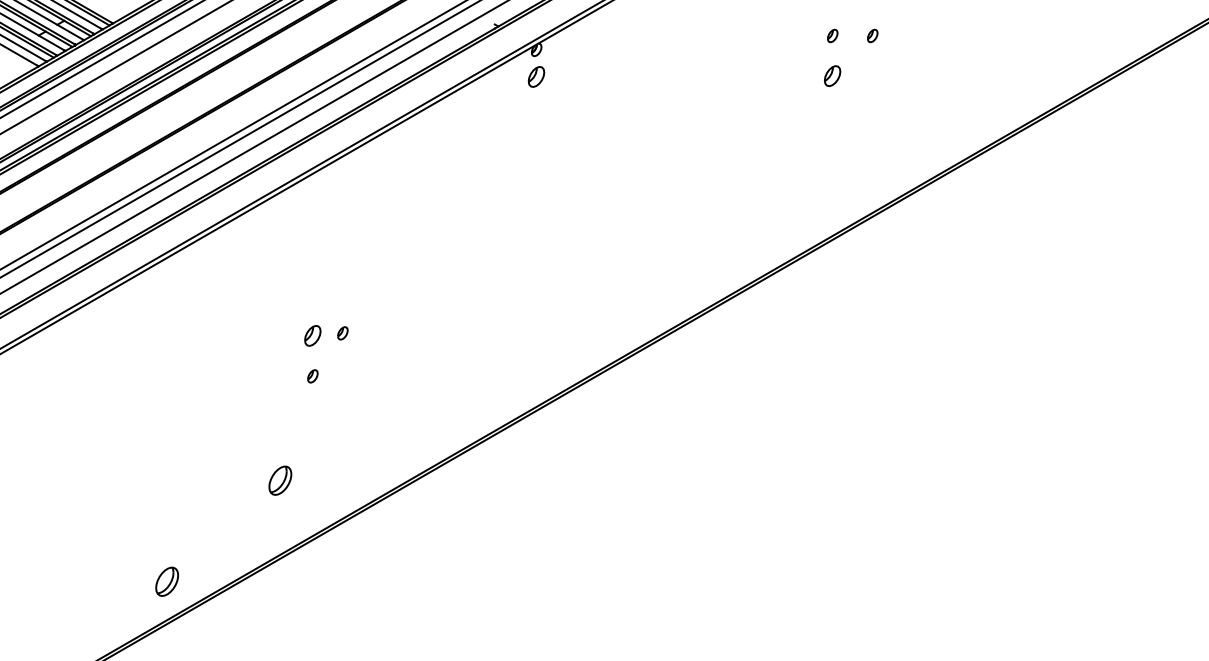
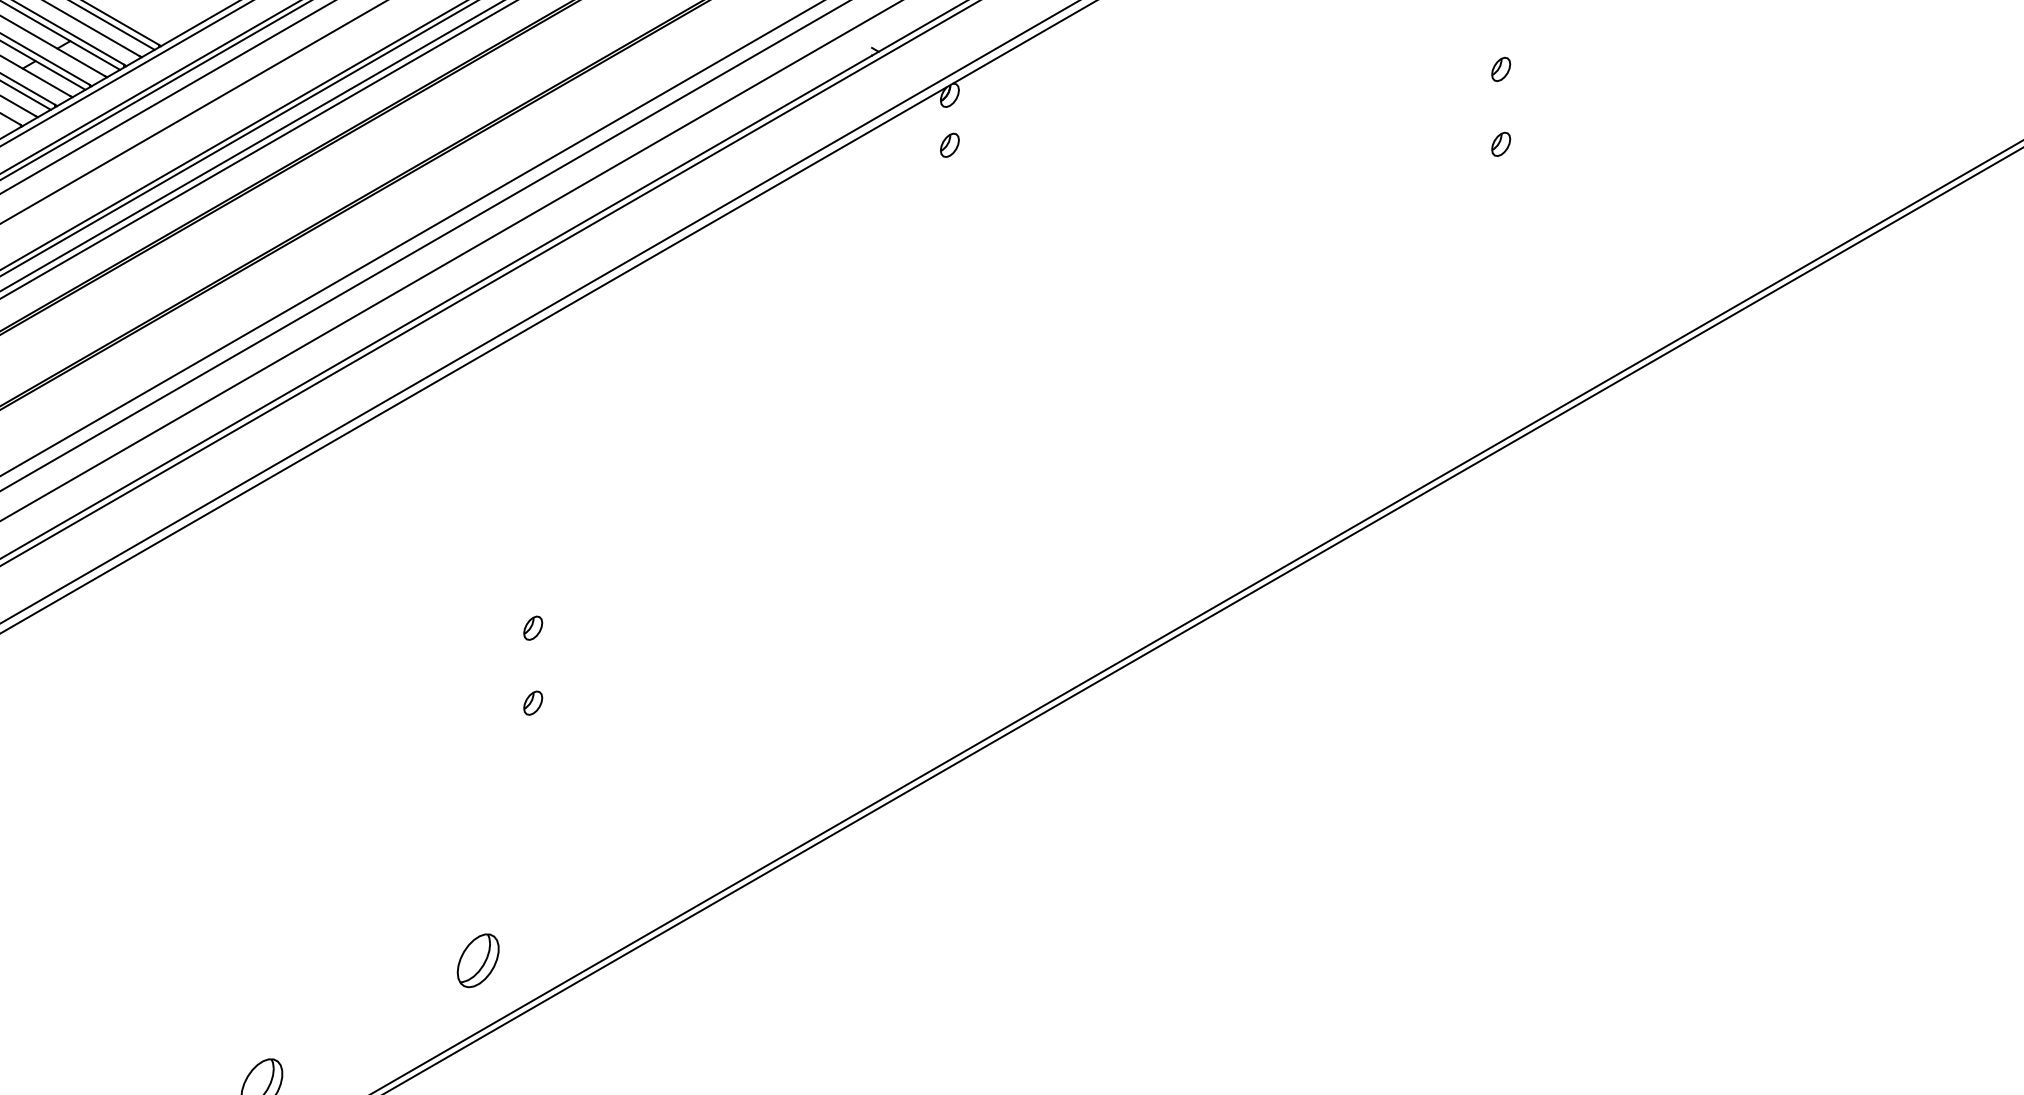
part: (872, 35) -> (1575, 68), removed
part: (536, 76) -> (949, 144), size x0.62
part: (832, 76) -> (1500, 144), size x0.62
part: (342, 333) -> (588, 623), removed
part: (312, 336) -> (532, 628), size x0.62
part: (280, 480) -> (478, 960), moved

